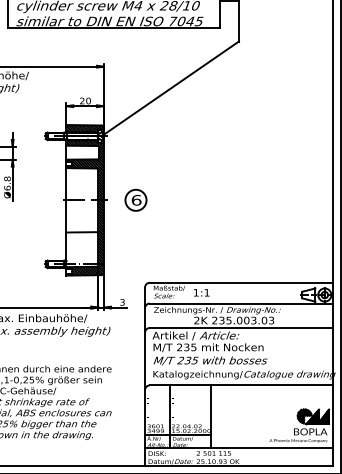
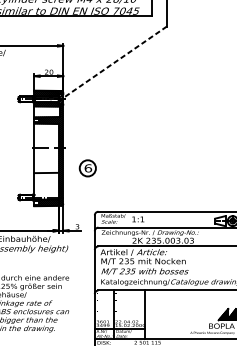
line: (169, 89) -> (113, 63), solid -> dashed
part: (135, 199) -> (87, 167), moved
hatch: (304, 416) -> (217, 314), removed

